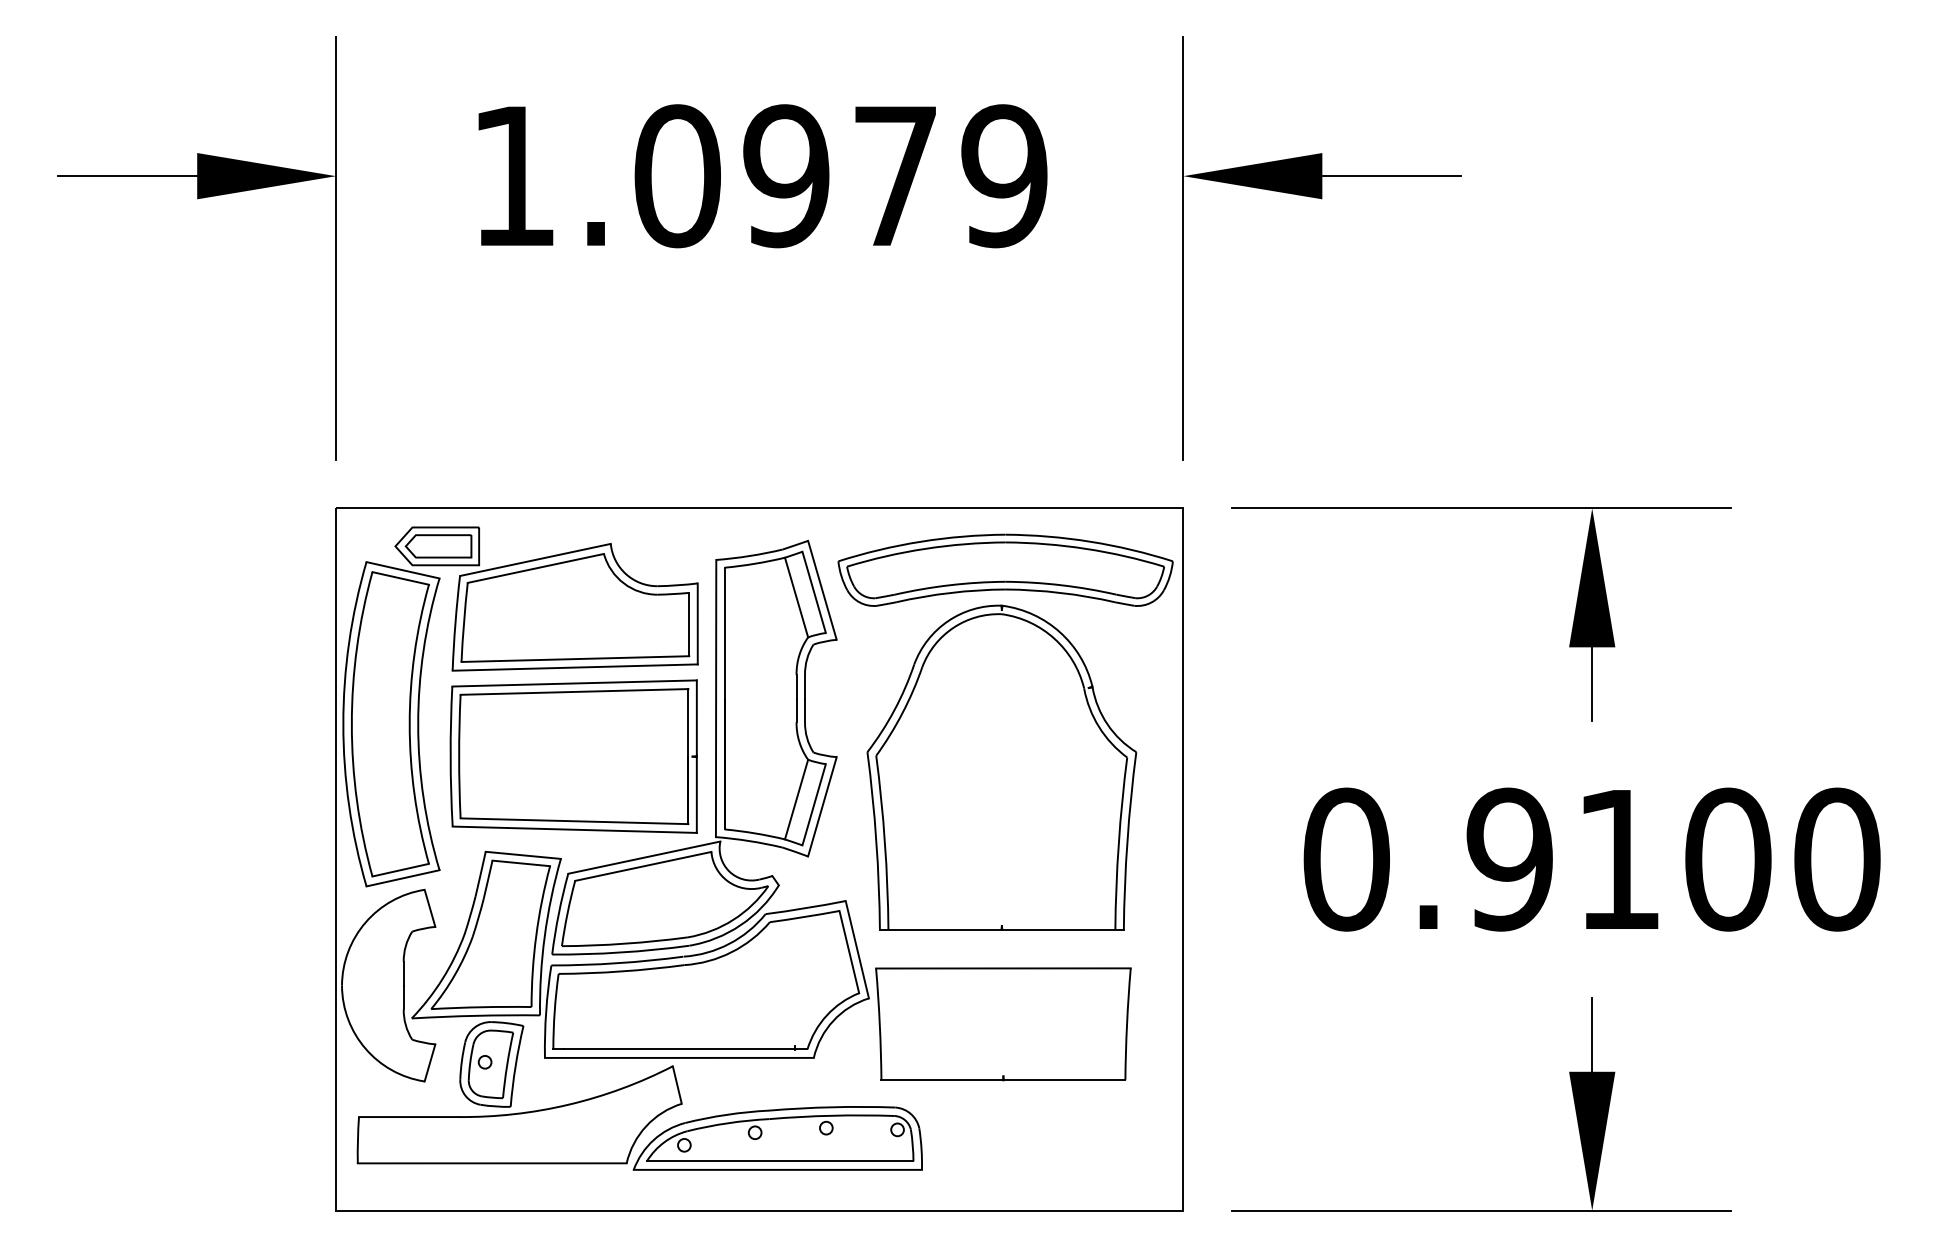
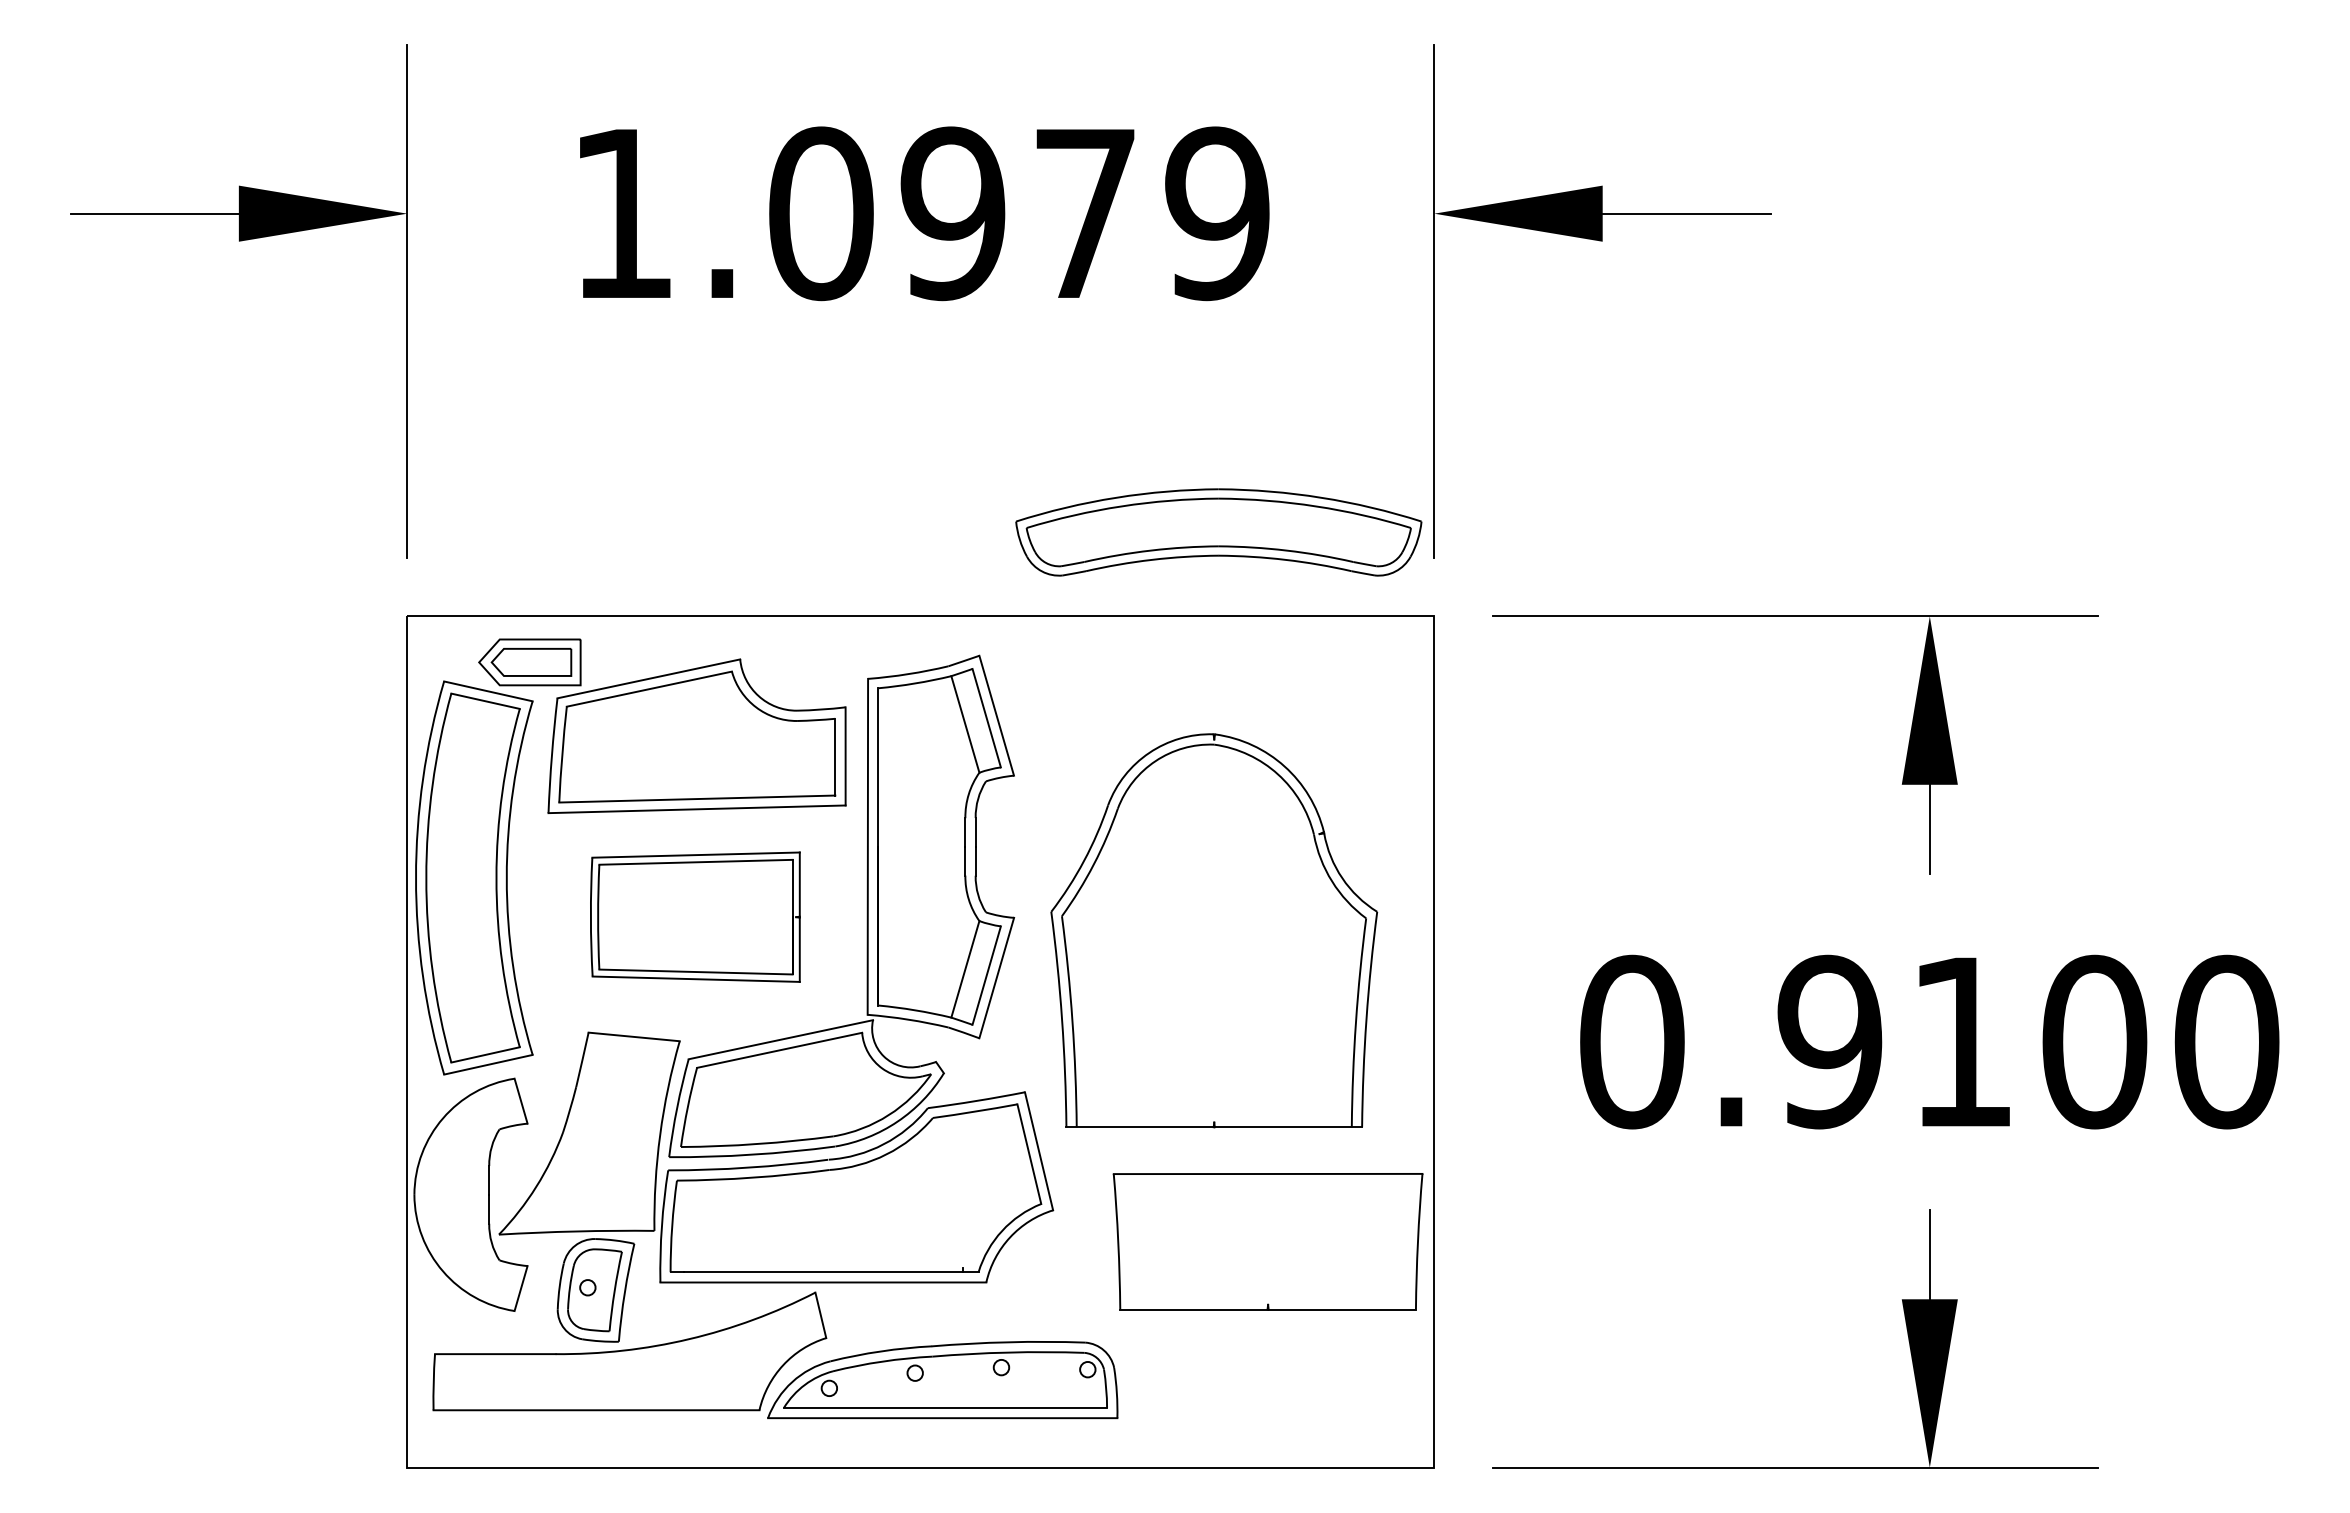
part: (1005, 570) -> (1218, 532), moved
part: (573, 756) -> (695, 916), size x0.7
part: (490, 935) -> (594, 1133), removed
part: (1002, 1024) -> (1267, 1241), moved

